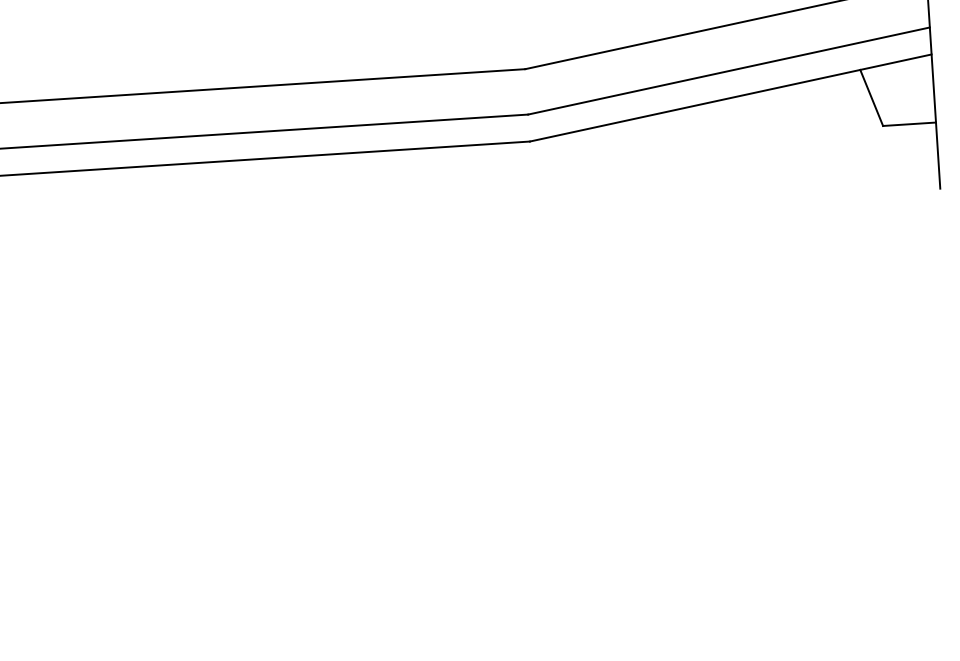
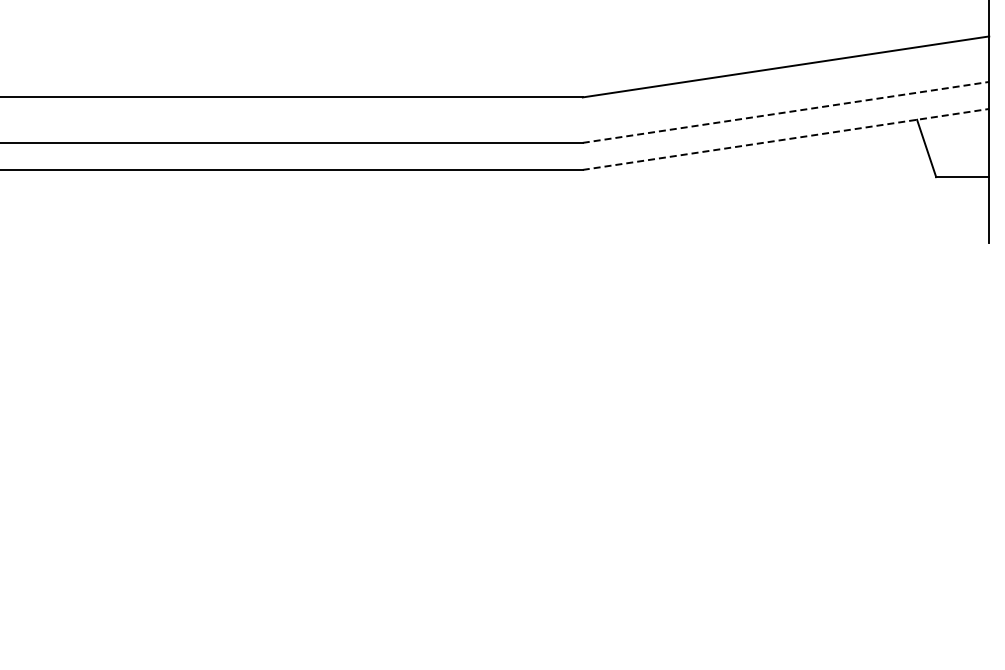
line: (729, 71) -> (786, 112), solid -> dashed
line: (731, 98) -> (786, 139), solid -> dashed

